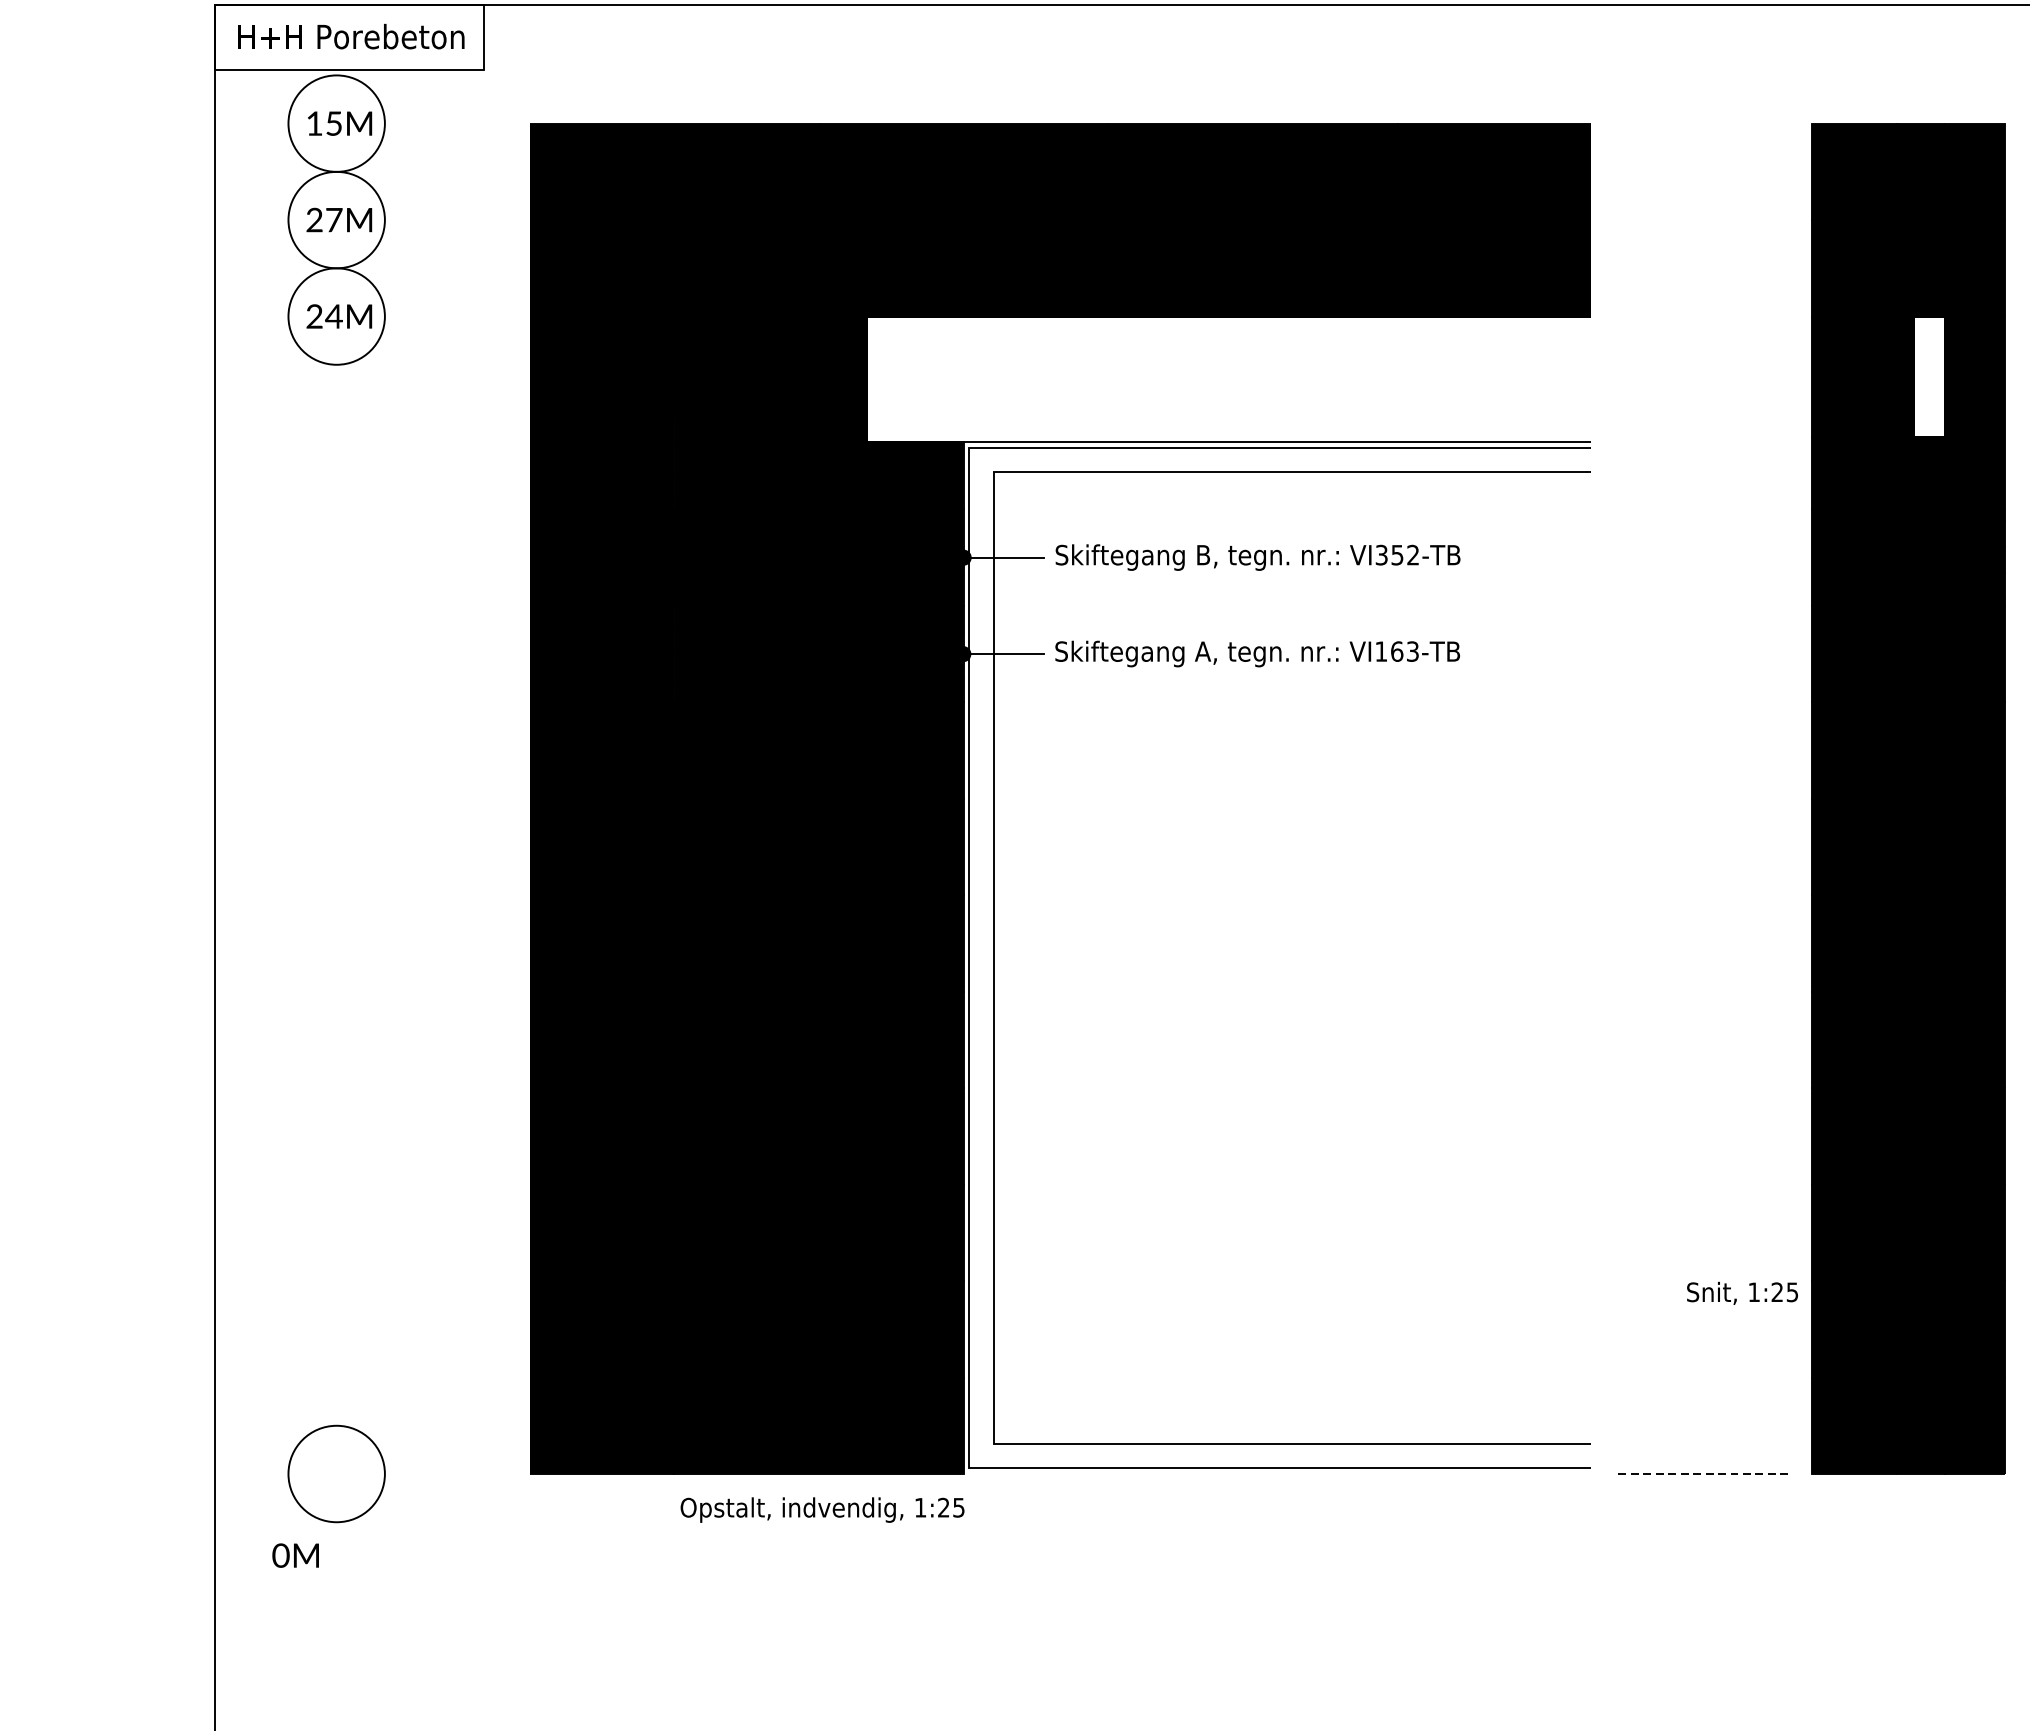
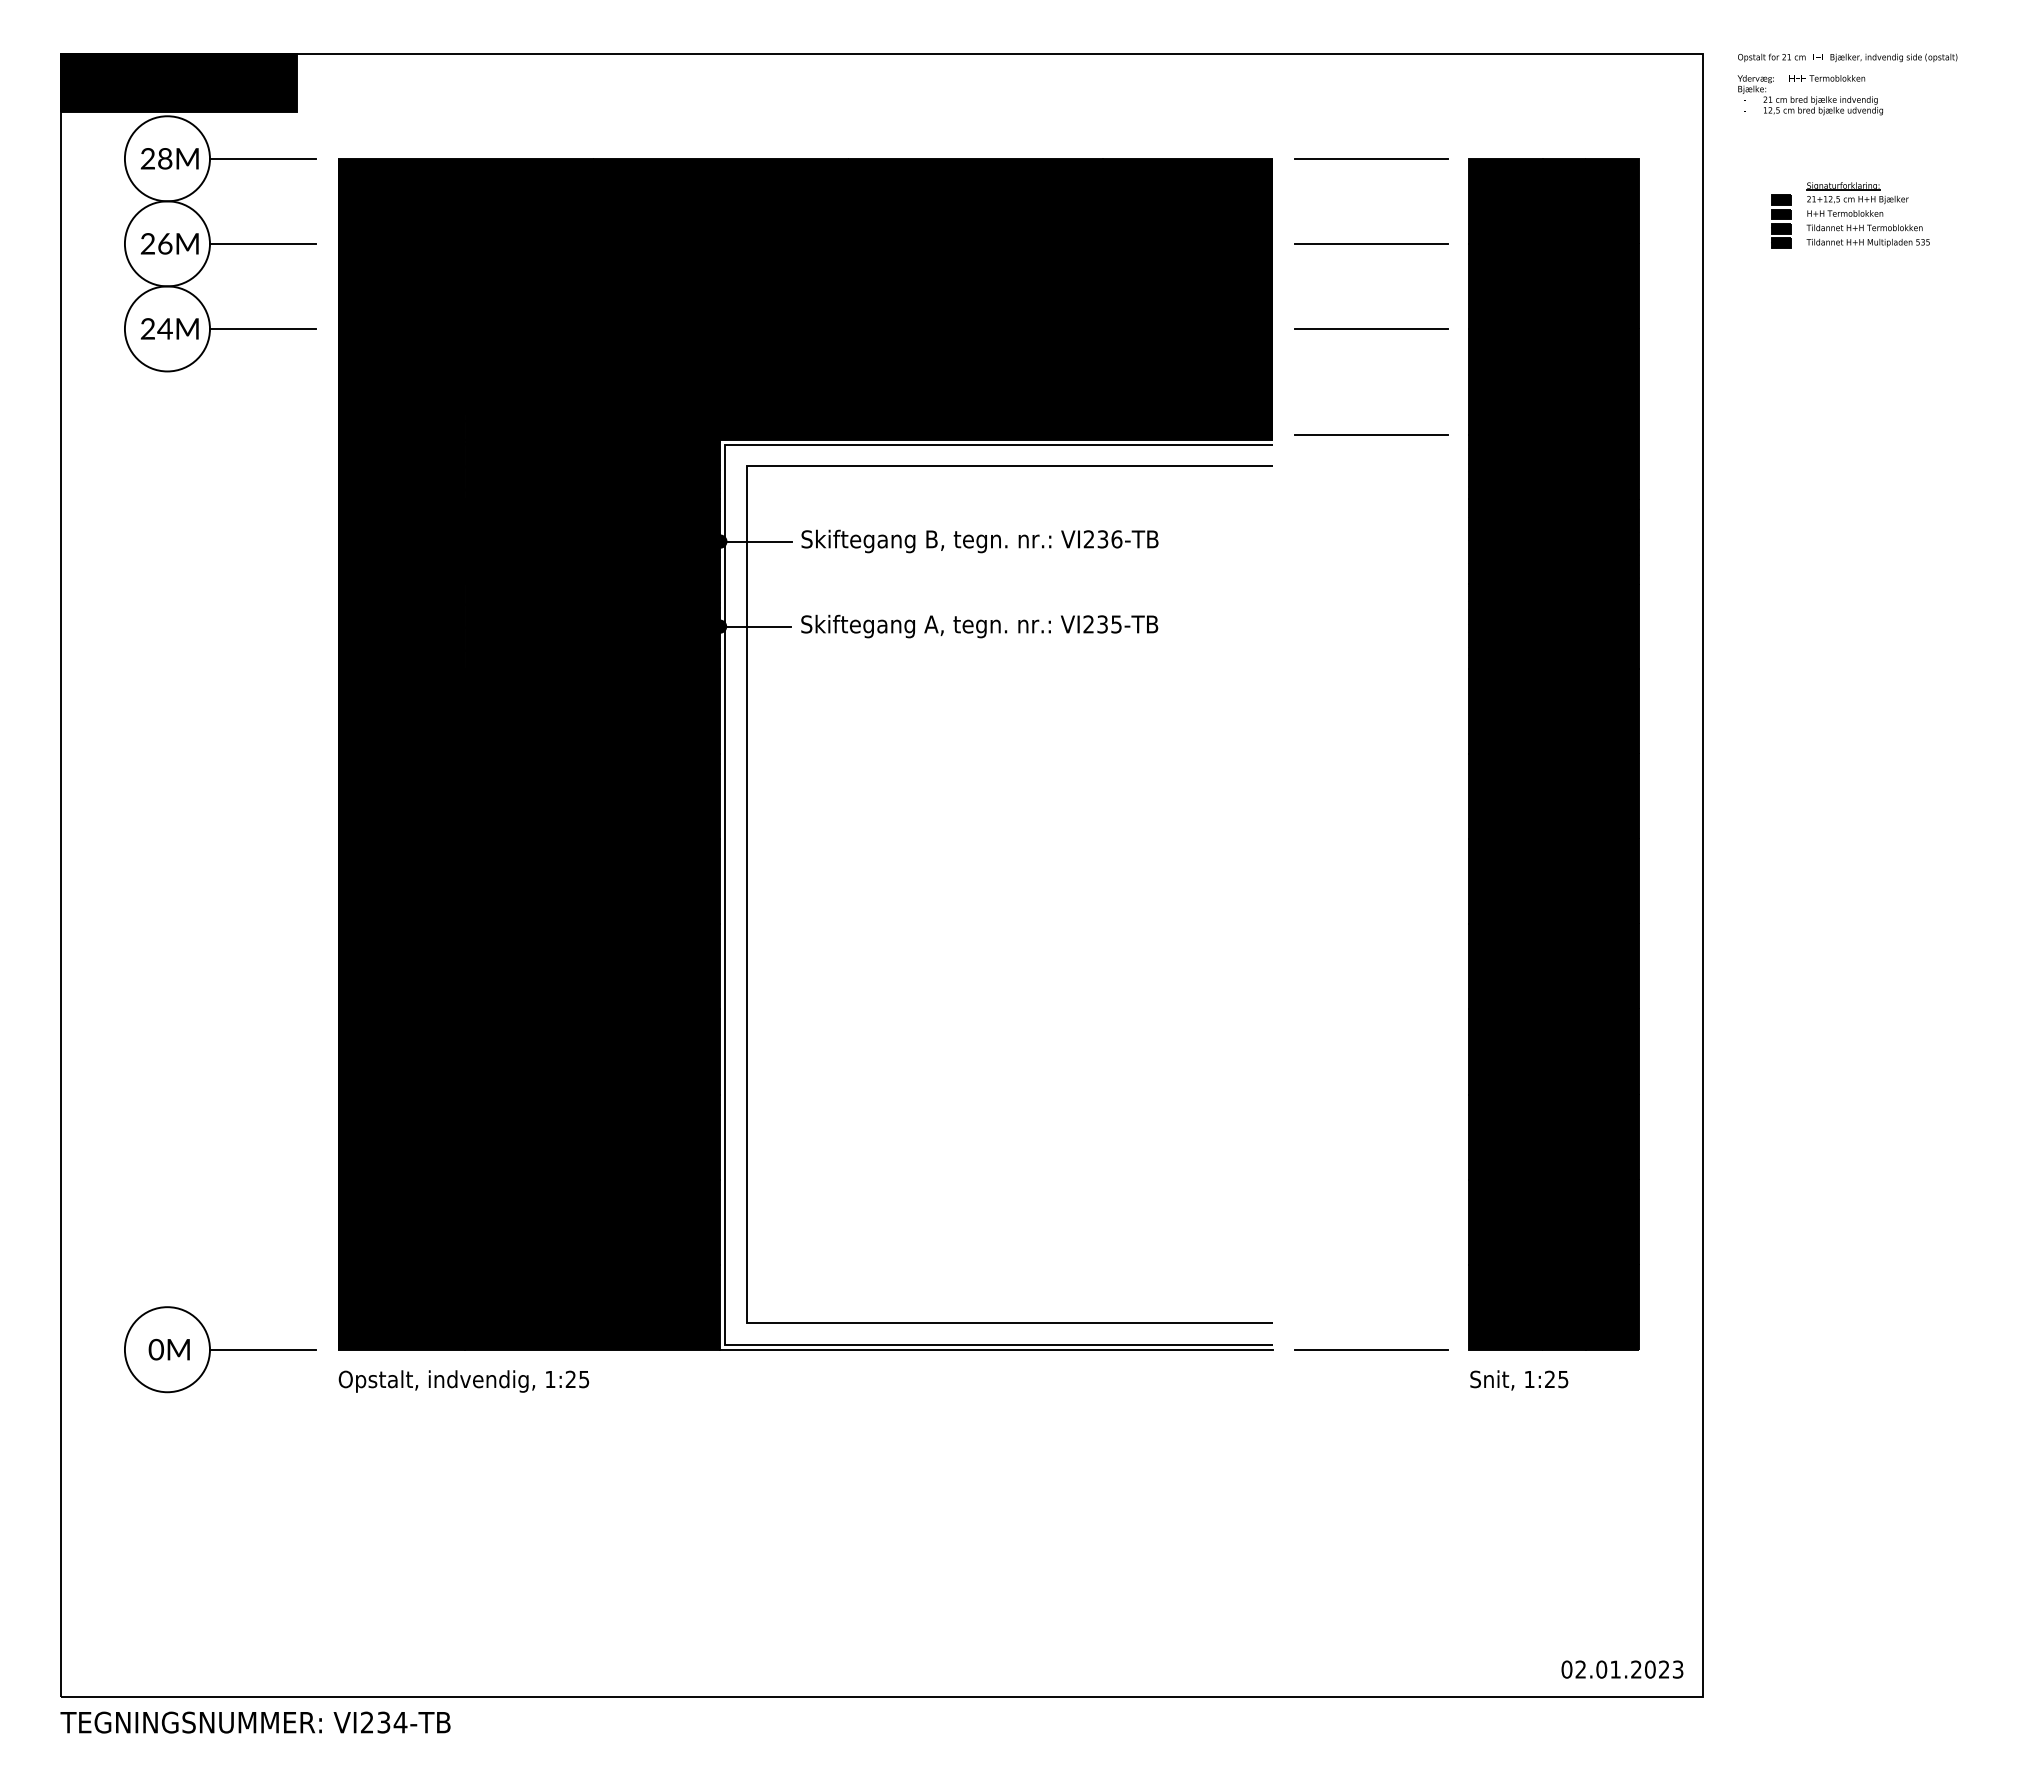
fill: (349, 37) -> (178, 82), added
text: (324, 123) -> (156, 158), 15M -> 28M
line: (444, 123) -> (262, 158), added
line: (1700, 123) -> (1370, 158), added
text: (334, 219) -> (165, 243), 27M -> 26M
line: (444, 219) -> (262, 243), added
line: (1701, 219) -> (1371, 243), added
line: (444, 316) -> (262, 328), added
line: (1700, 316) -> (1370, 328), added
fill: (1928, 376) -> (1571, 381), added
fill: (1229, 378) -> (954, 383), added
line: (1700, 437) -> (1370, 435), added
text: (1398, 555) -> (1103, 539), VI352-TB -> VI236-TB
text: (1396, 651) -> (1102, 624), VI163-TB -> VI235-TB
text: (1742, 1293) -> (1519, 1380), moved
line: (444, 1473) -> (262, 1349), added
line: (1276, 1473) -> (996, 1349), added
line: (1701, 1473) -> (1371, 1349), dashed -> solid
text: (822, 1510) -> (463, 1381), moved
text: (294, 1555) -> (168, 1349), moved

